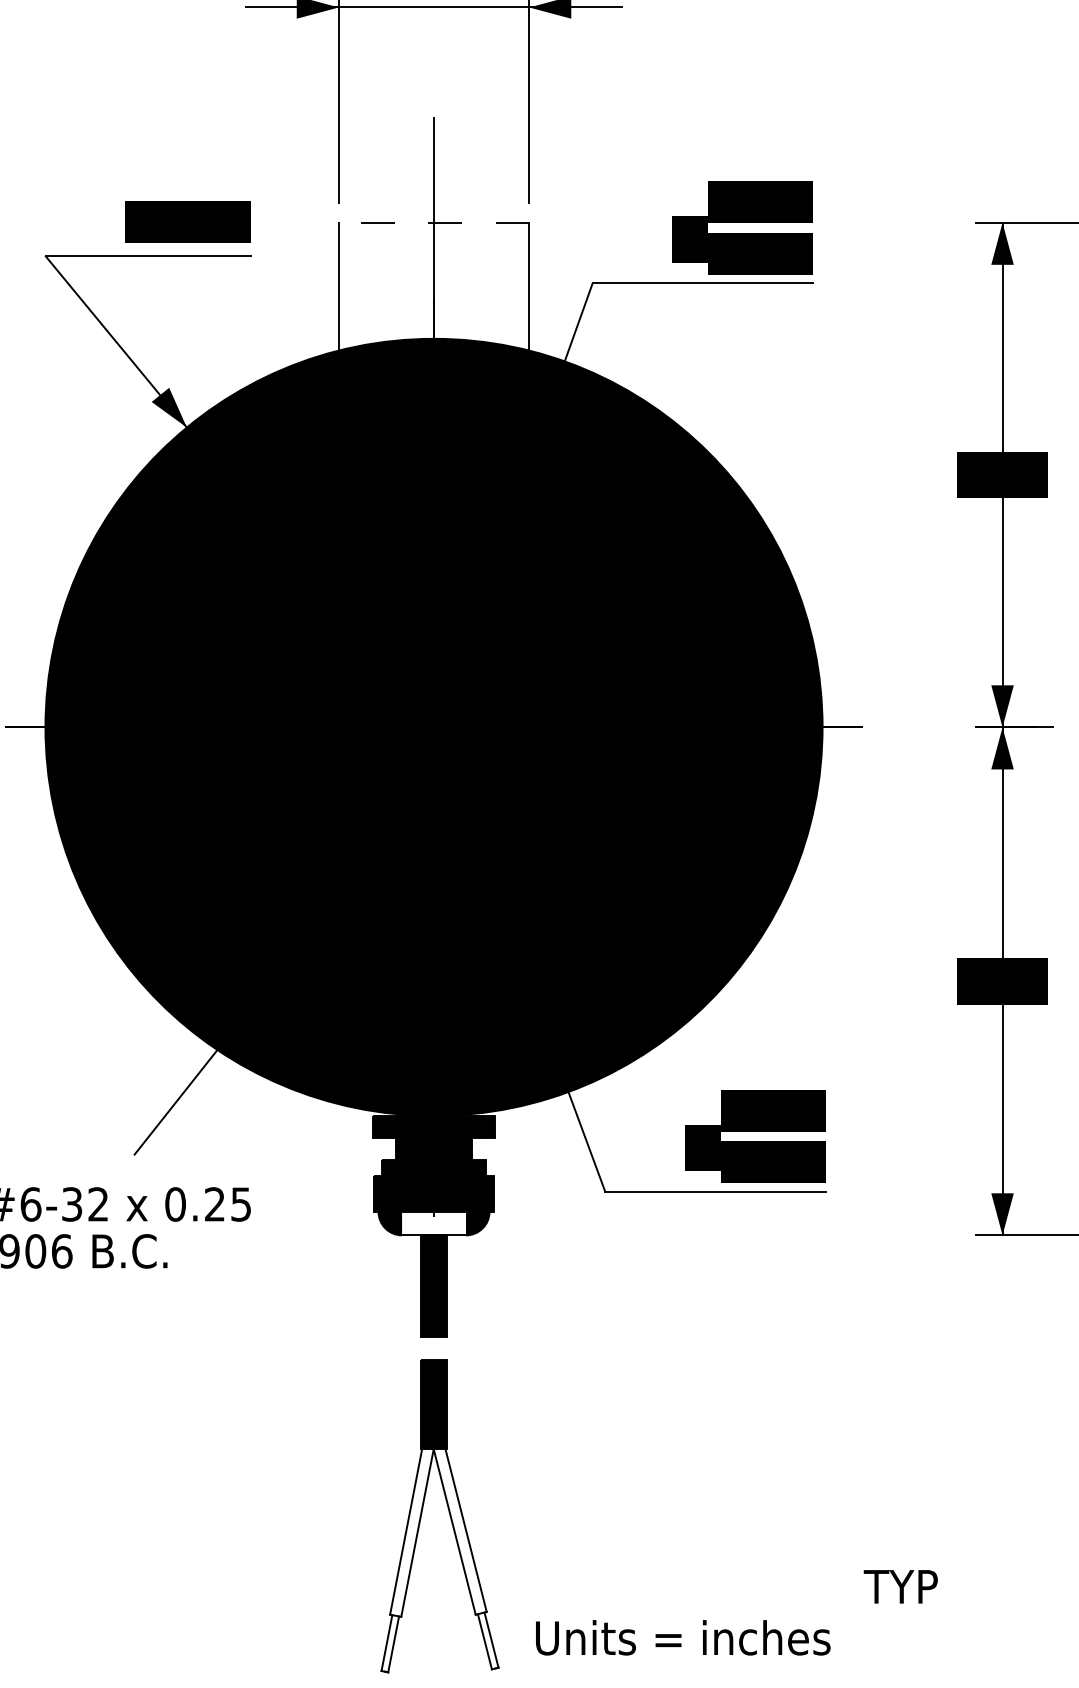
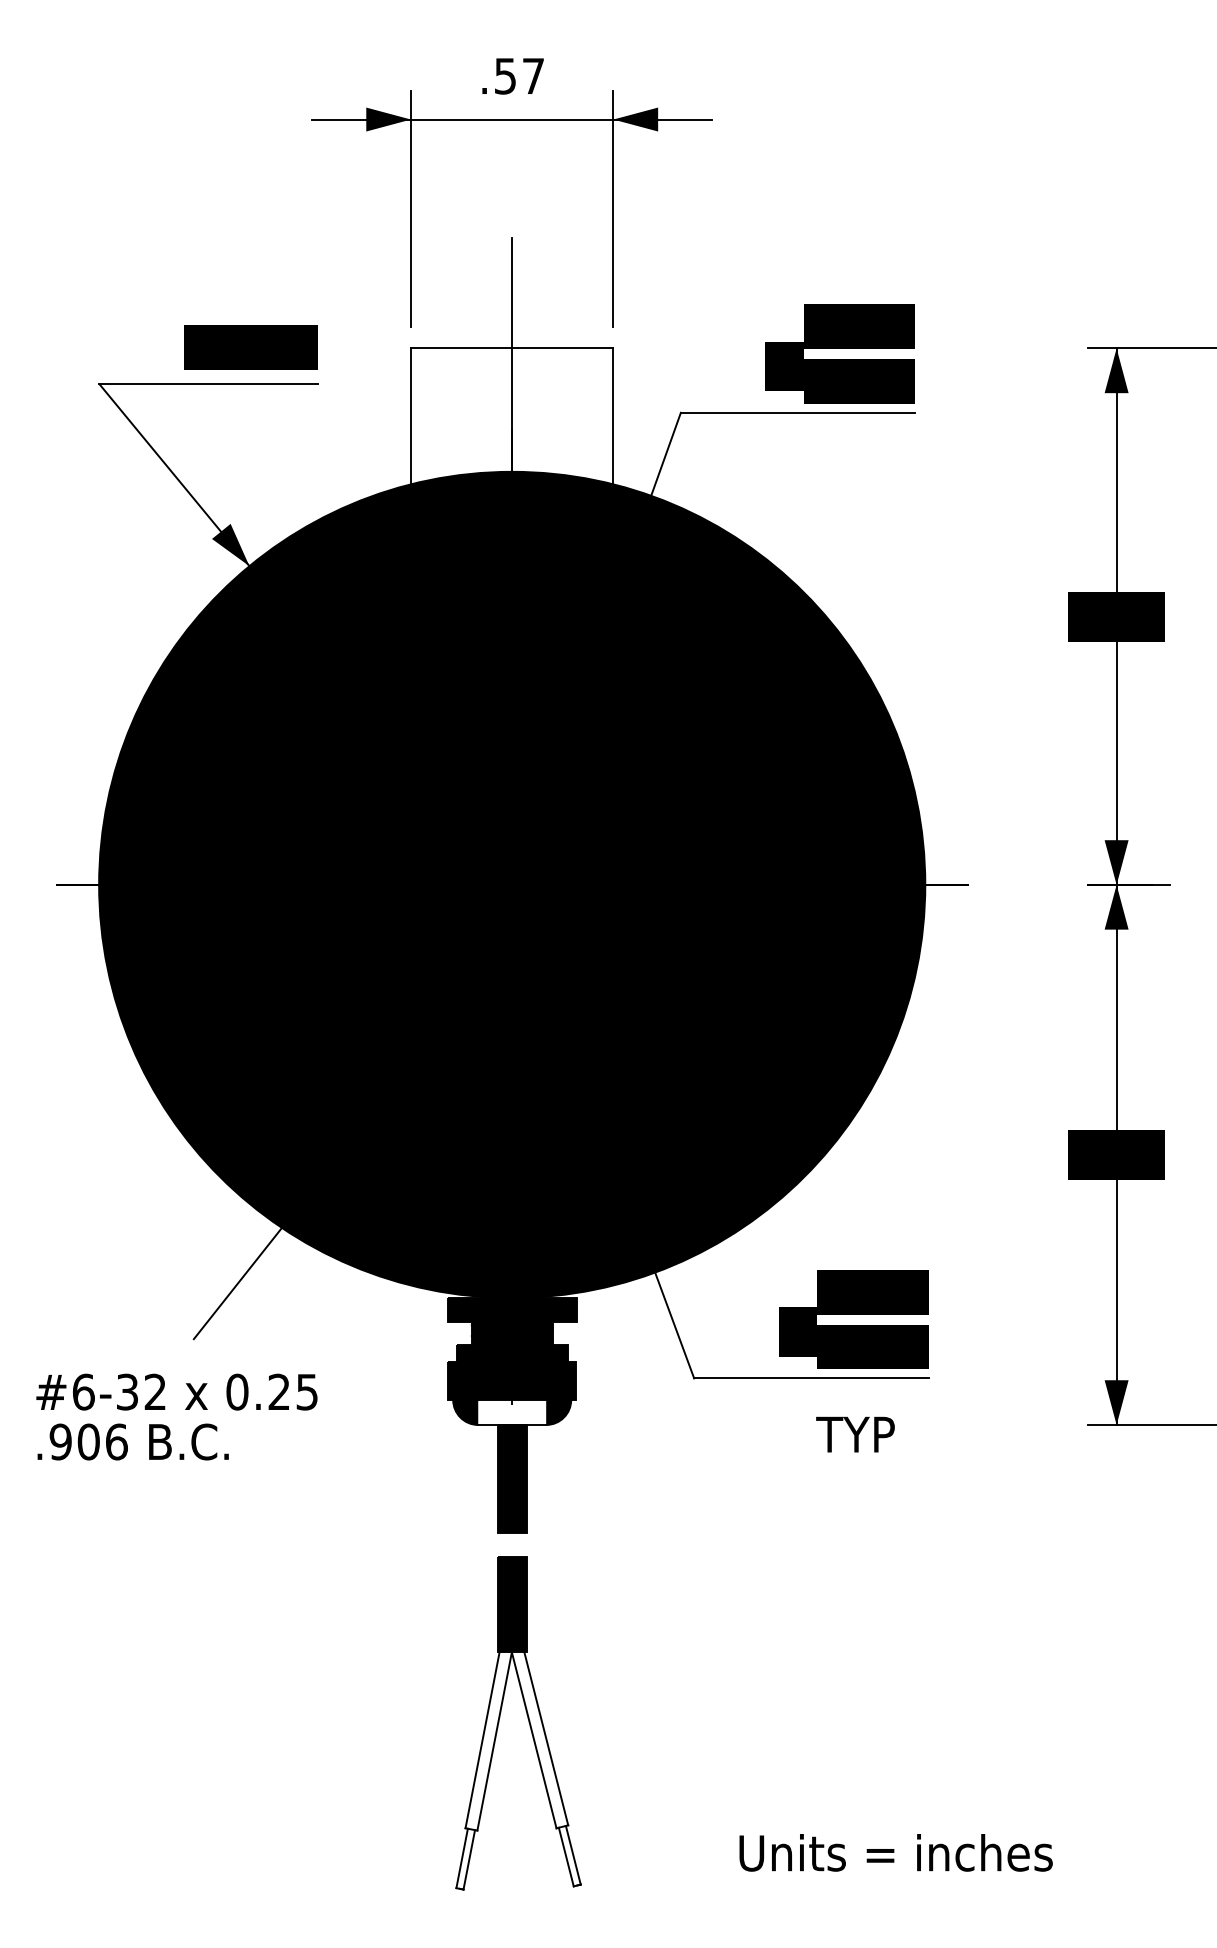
line: (433, 222) -> (511, 348), dashed -> solid
text: (900, 1586) -> (855, 1434), moved
text: (682, 1637) -> (895, 1852), moved

